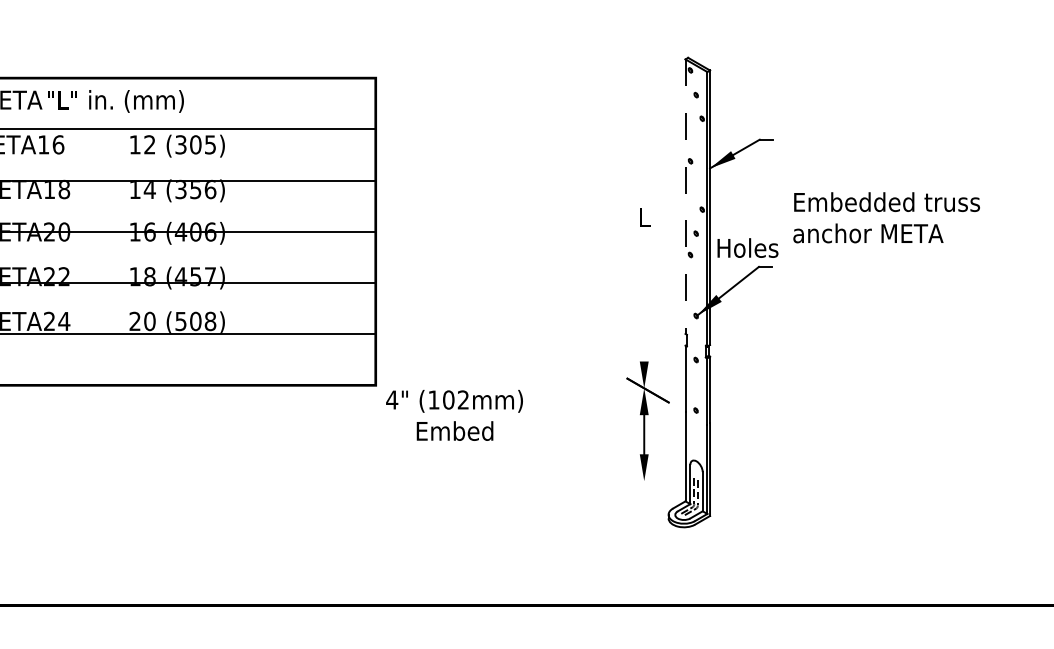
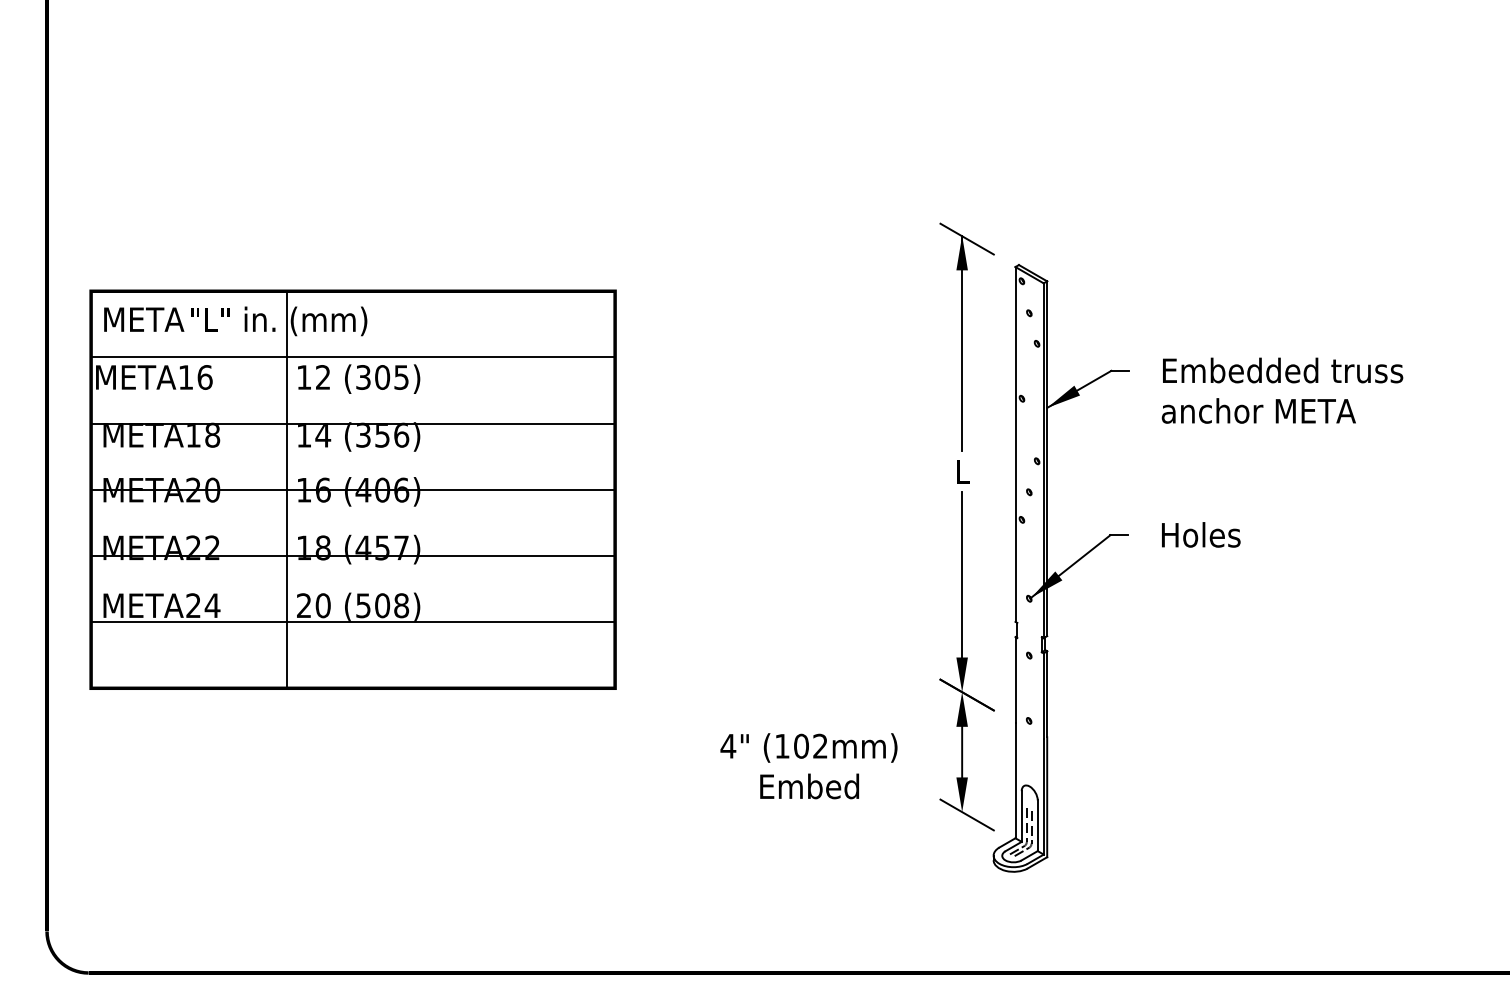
part: (647, 113) -> (966, 336), added
line: (685, 196) -> (1015, 444), dashed -> solid
text: (886, 217) -> (1282, 390), moved
line: (121, 231) -> (286, 489), added
text: (748, 247) -> (1201, 534), moved
line: (644, 297) -> (962, 574), added
text: (454, 415) -> (808, 766), moved
line: (647, 482) -> (966, 814), added

